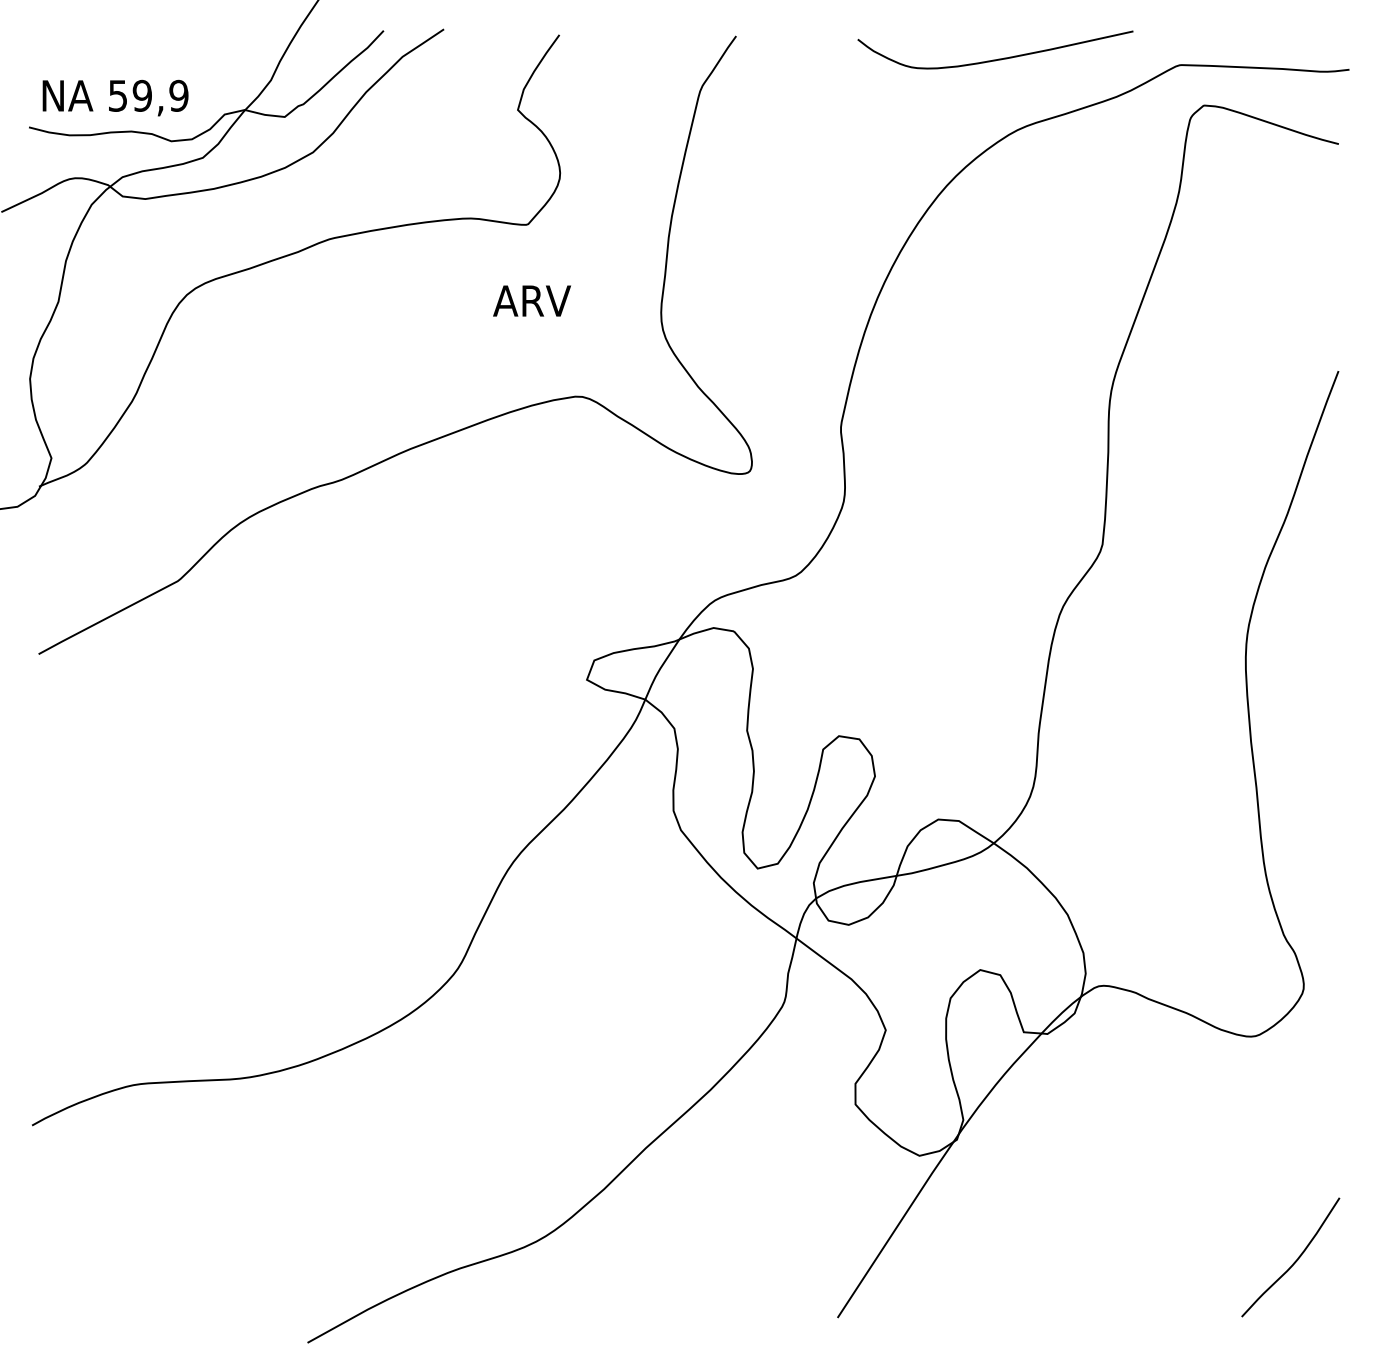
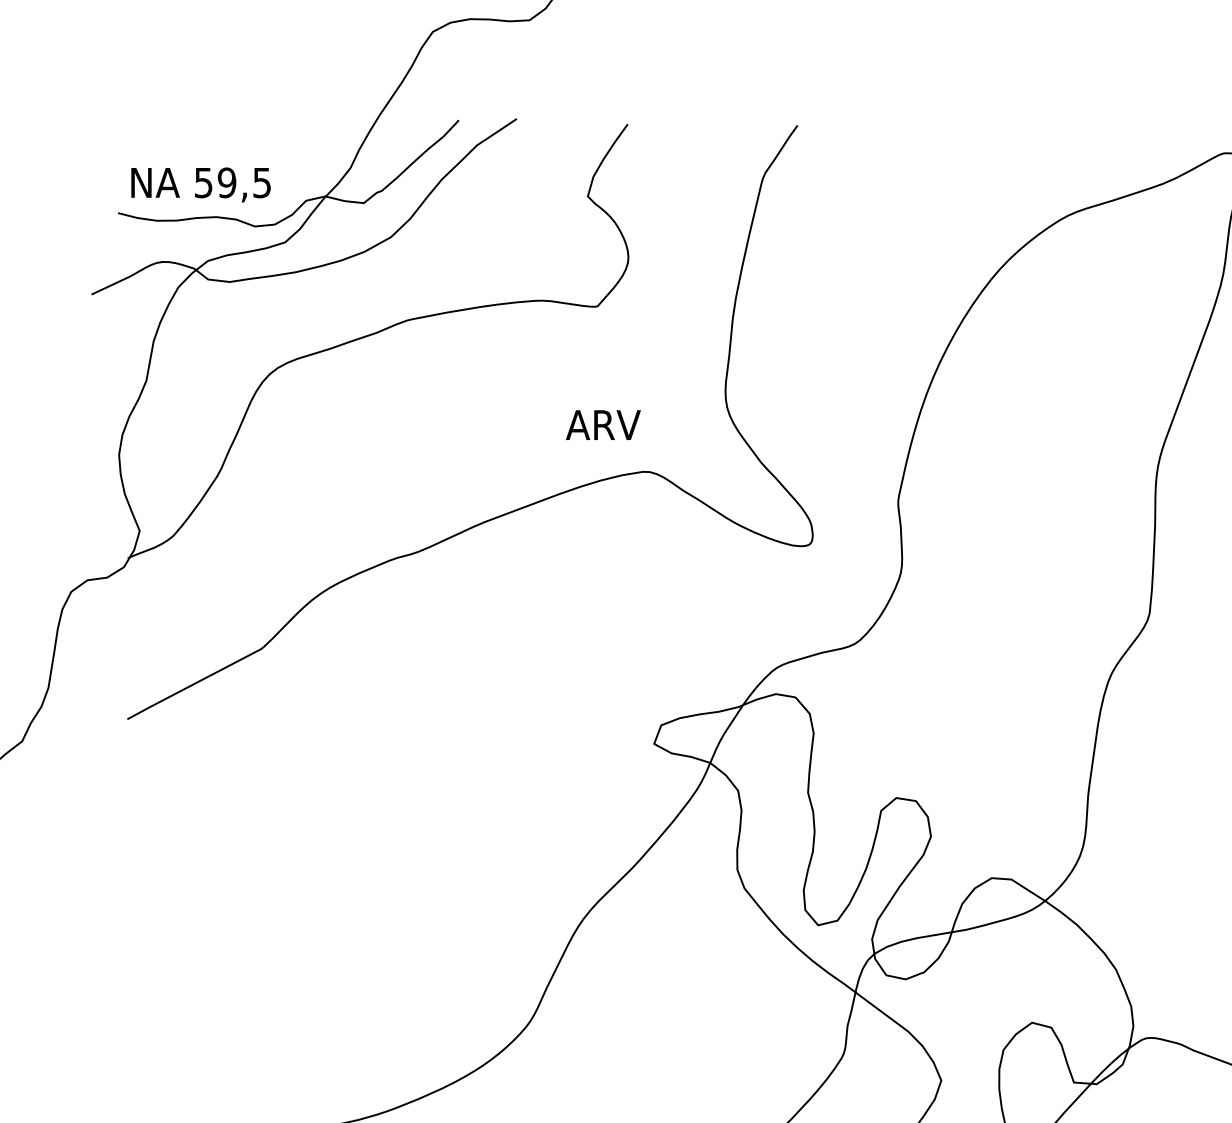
curve: (998, 58) -> (1049, 146), removed
text: (178, 95) -> (261, 182), 59,9 -> 59,5
text: (531, 300) -> (602, 424), moved

